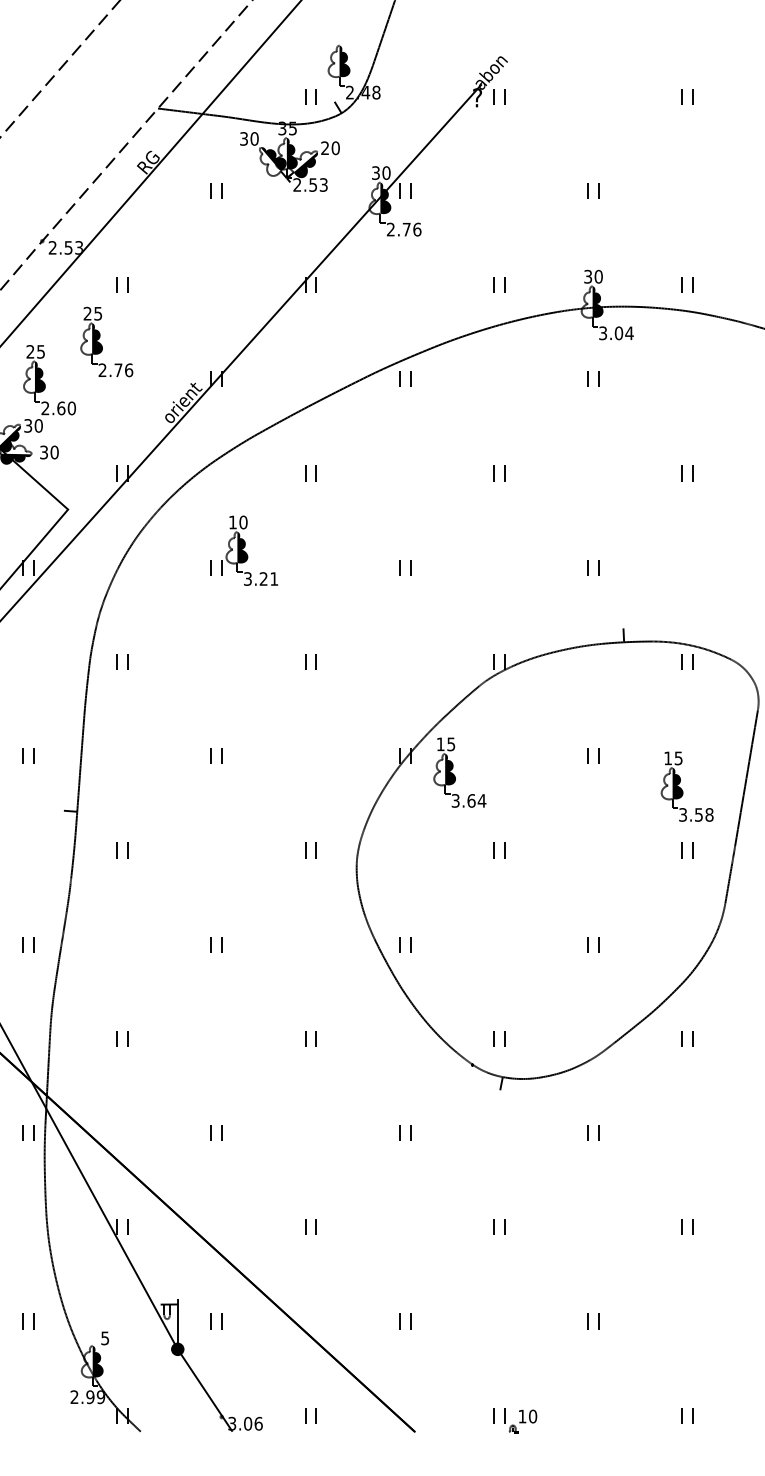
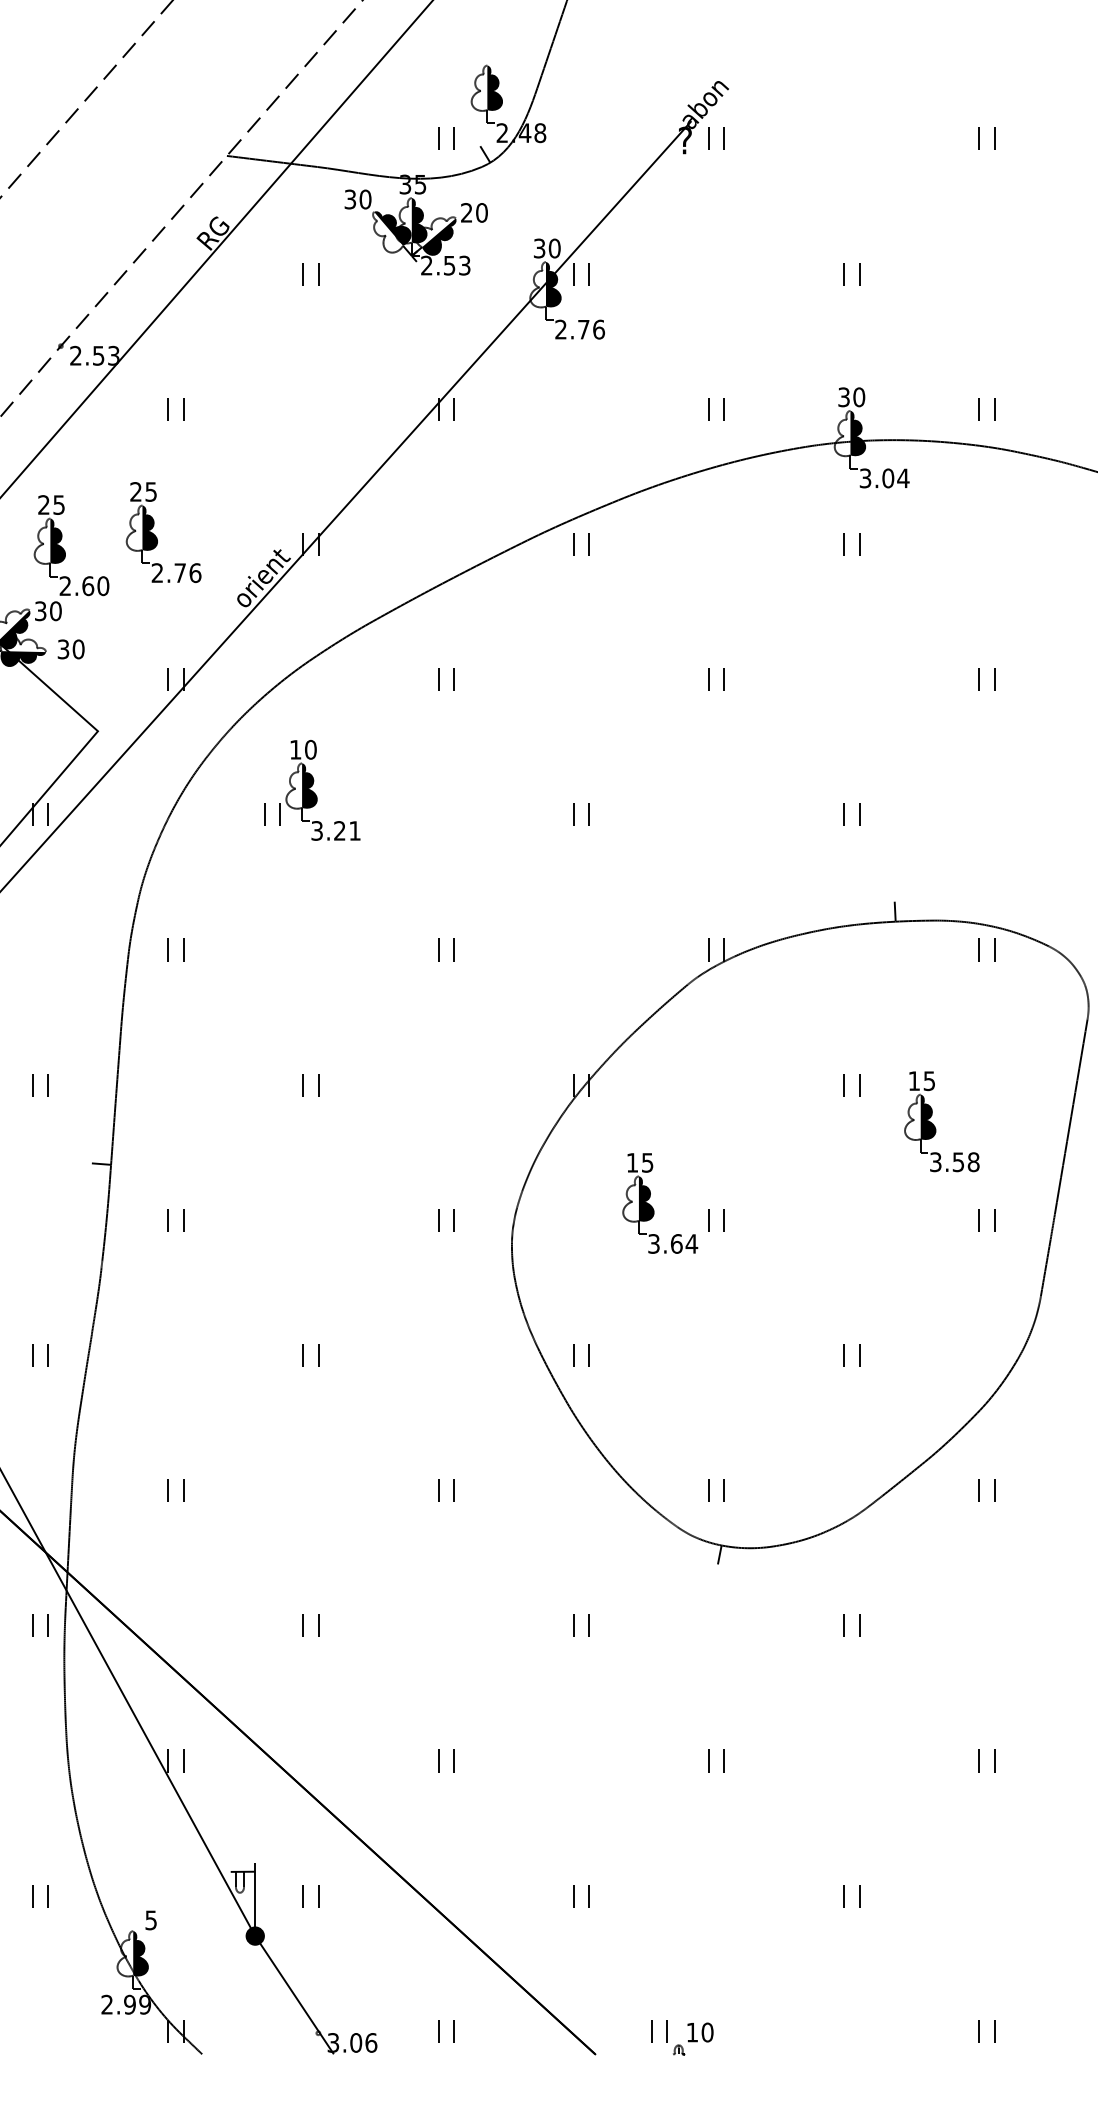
part: (106, 341) -> (163, 531), moved
part: (243, 550) -> (310, 789), moved
part: (459, 772) -> (659, 1203), moved
part: (686, 786) -> (940, 1121), moved
part: (515, 1420) -> (682, 2038), moved

